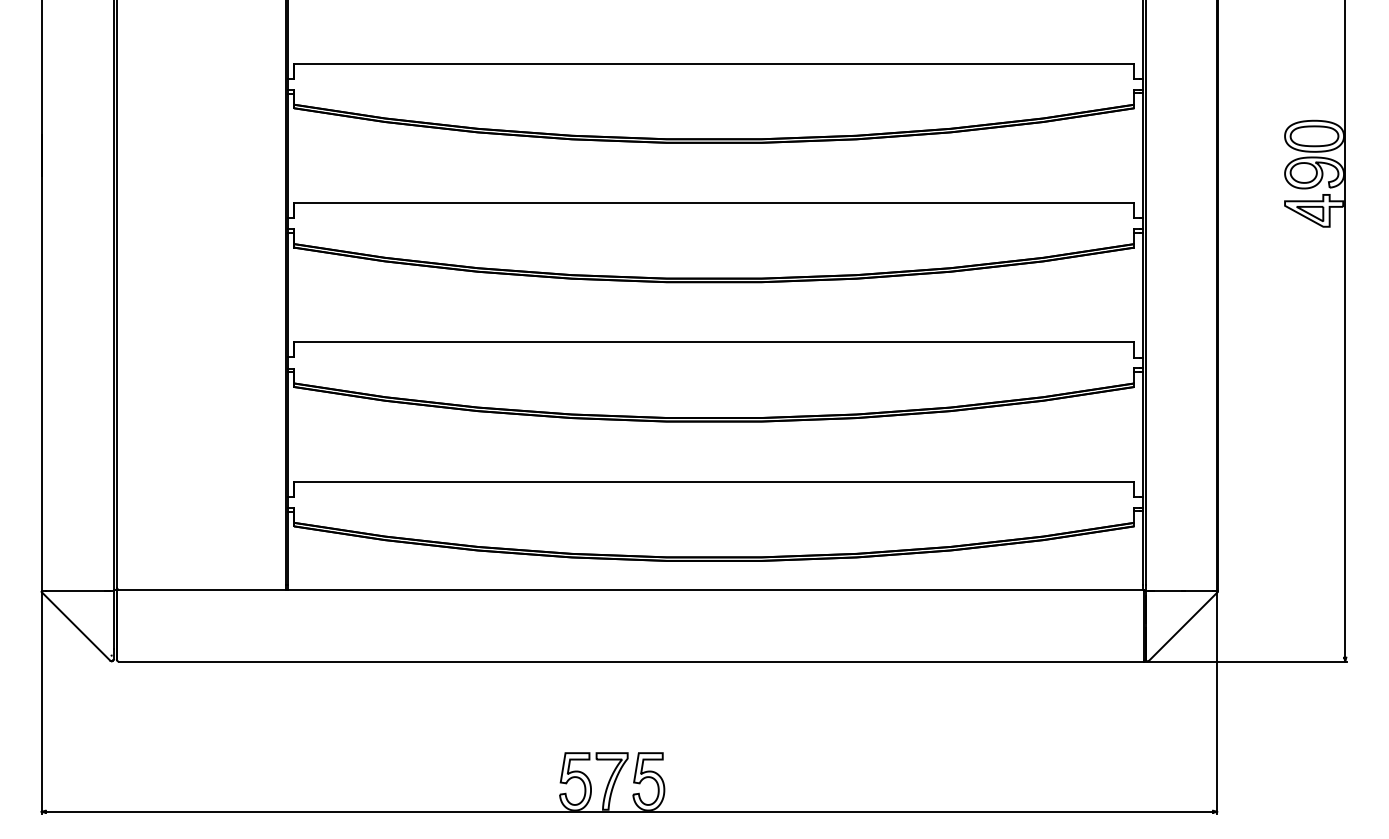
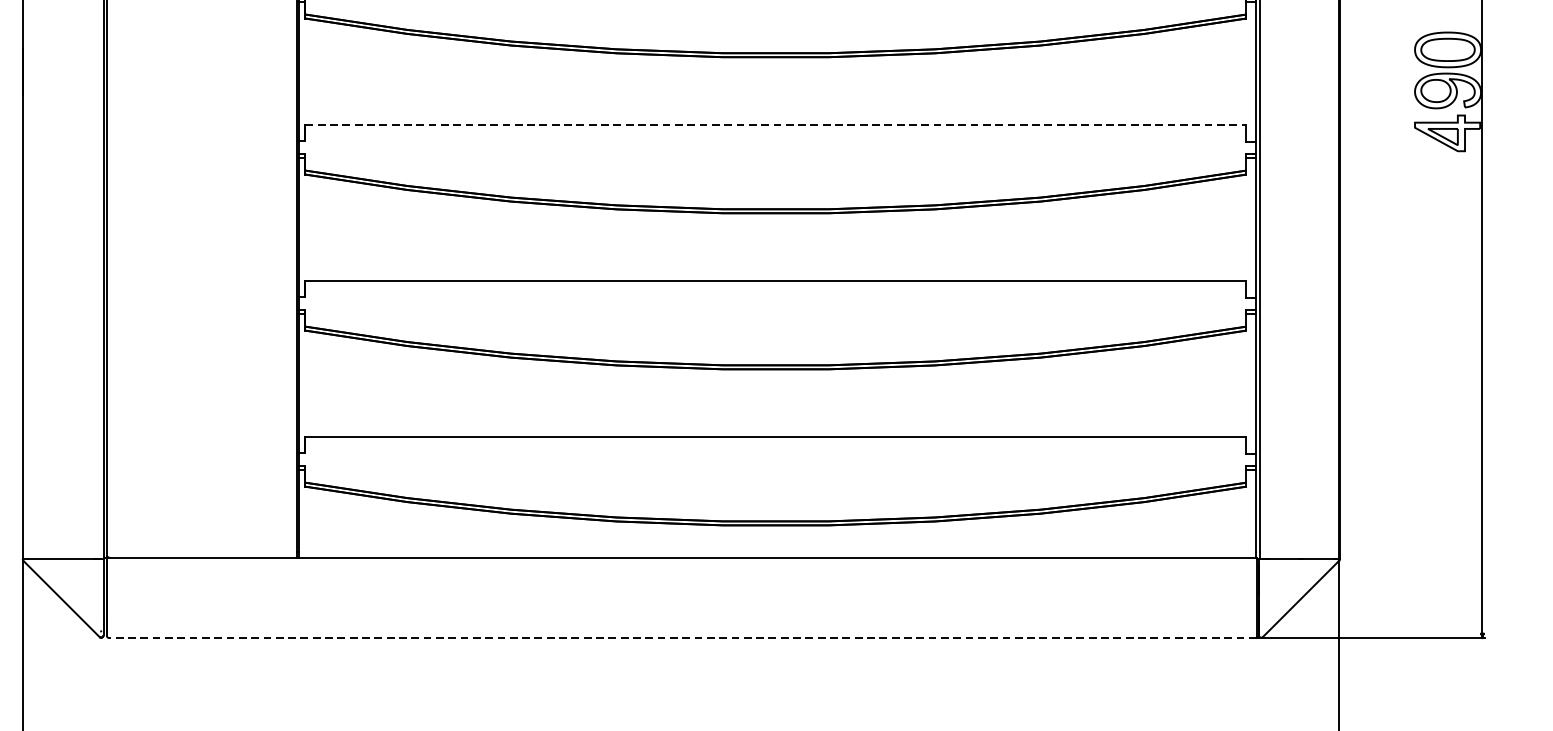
line: (714, 203) -> (776, 125), solid -> dashed
line: (630, 661) -> (682, 637), solid -> dashed

